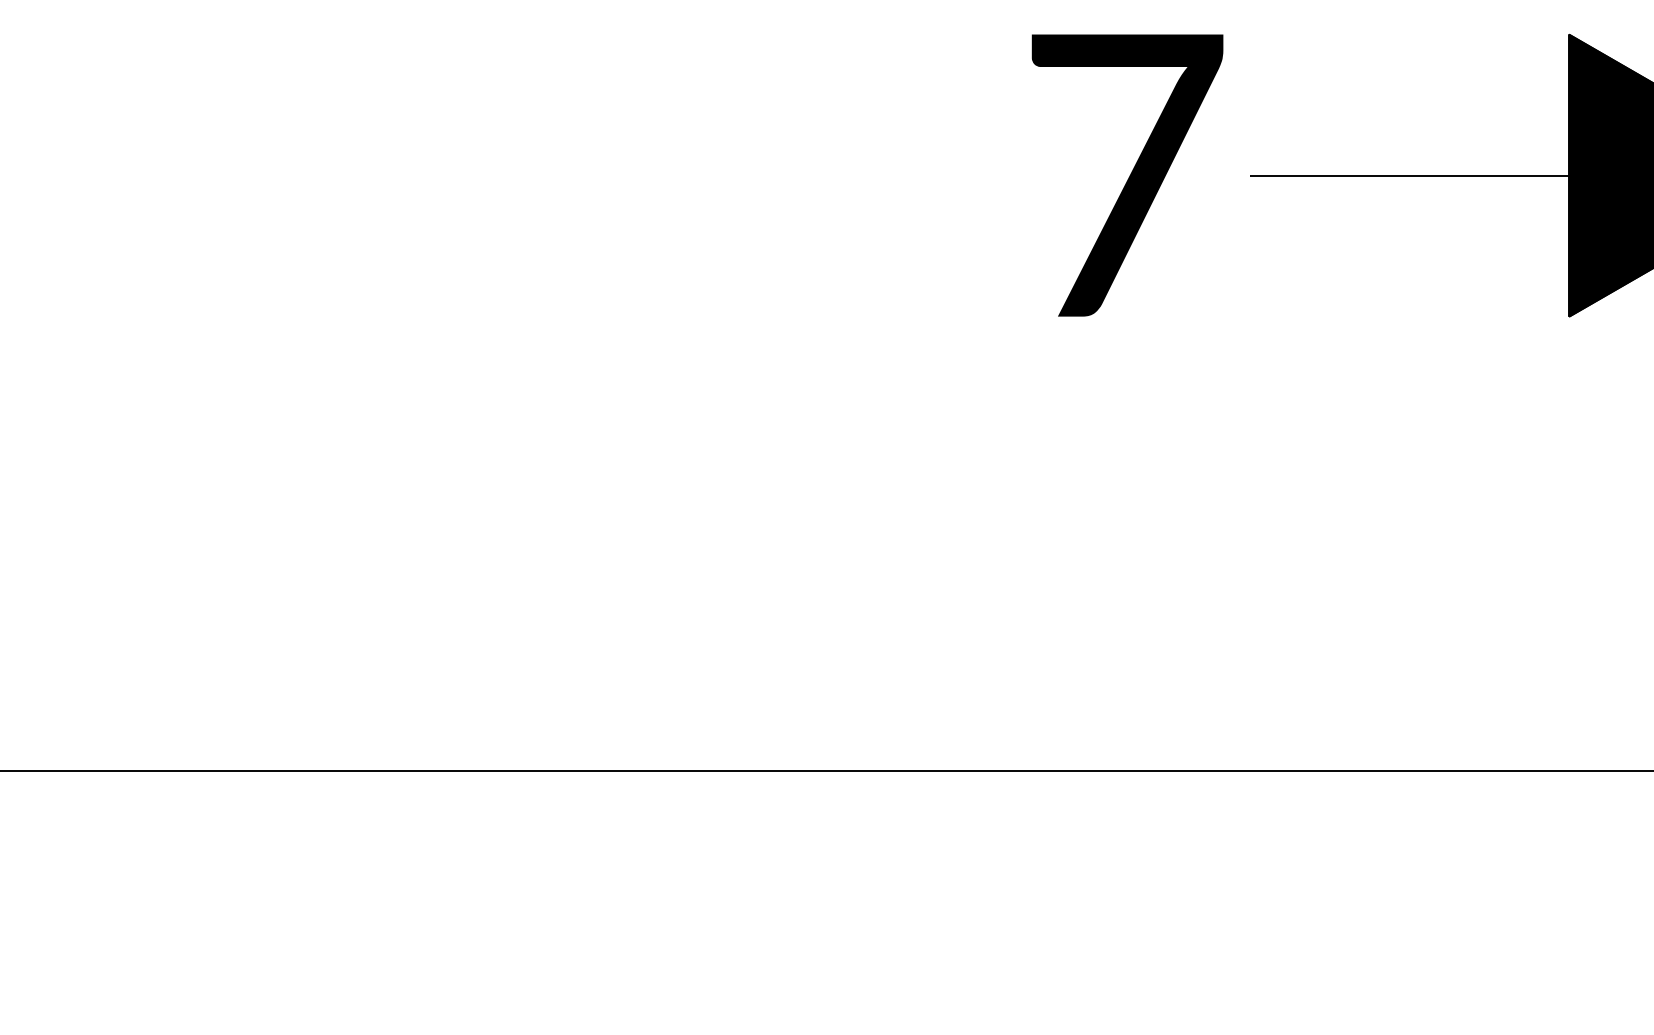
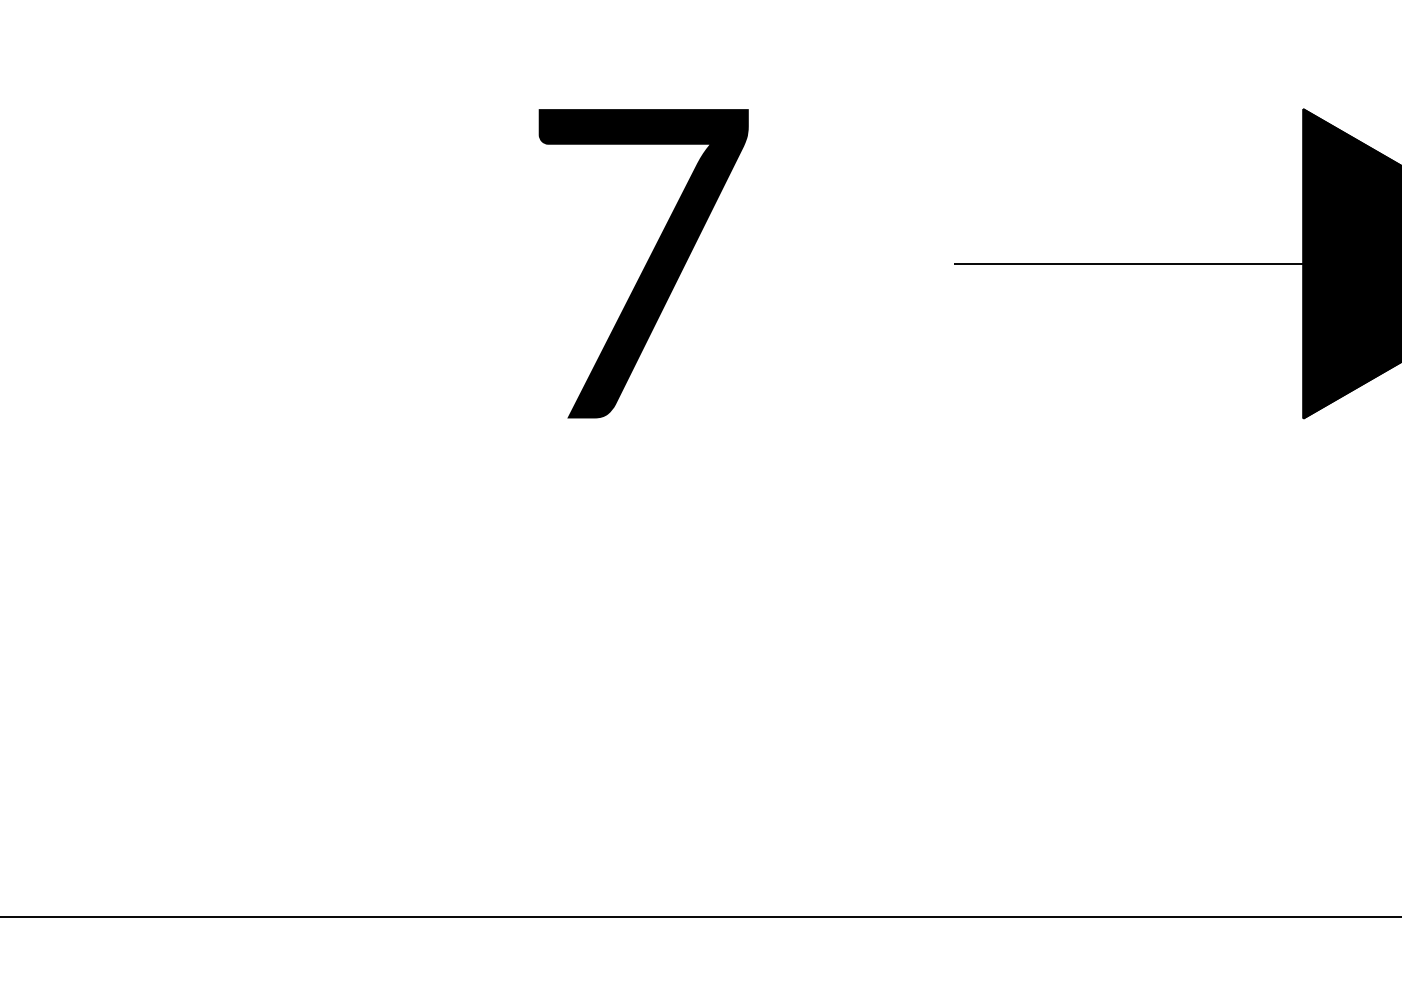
text: (1127, 175) -> (643, 263), moved

